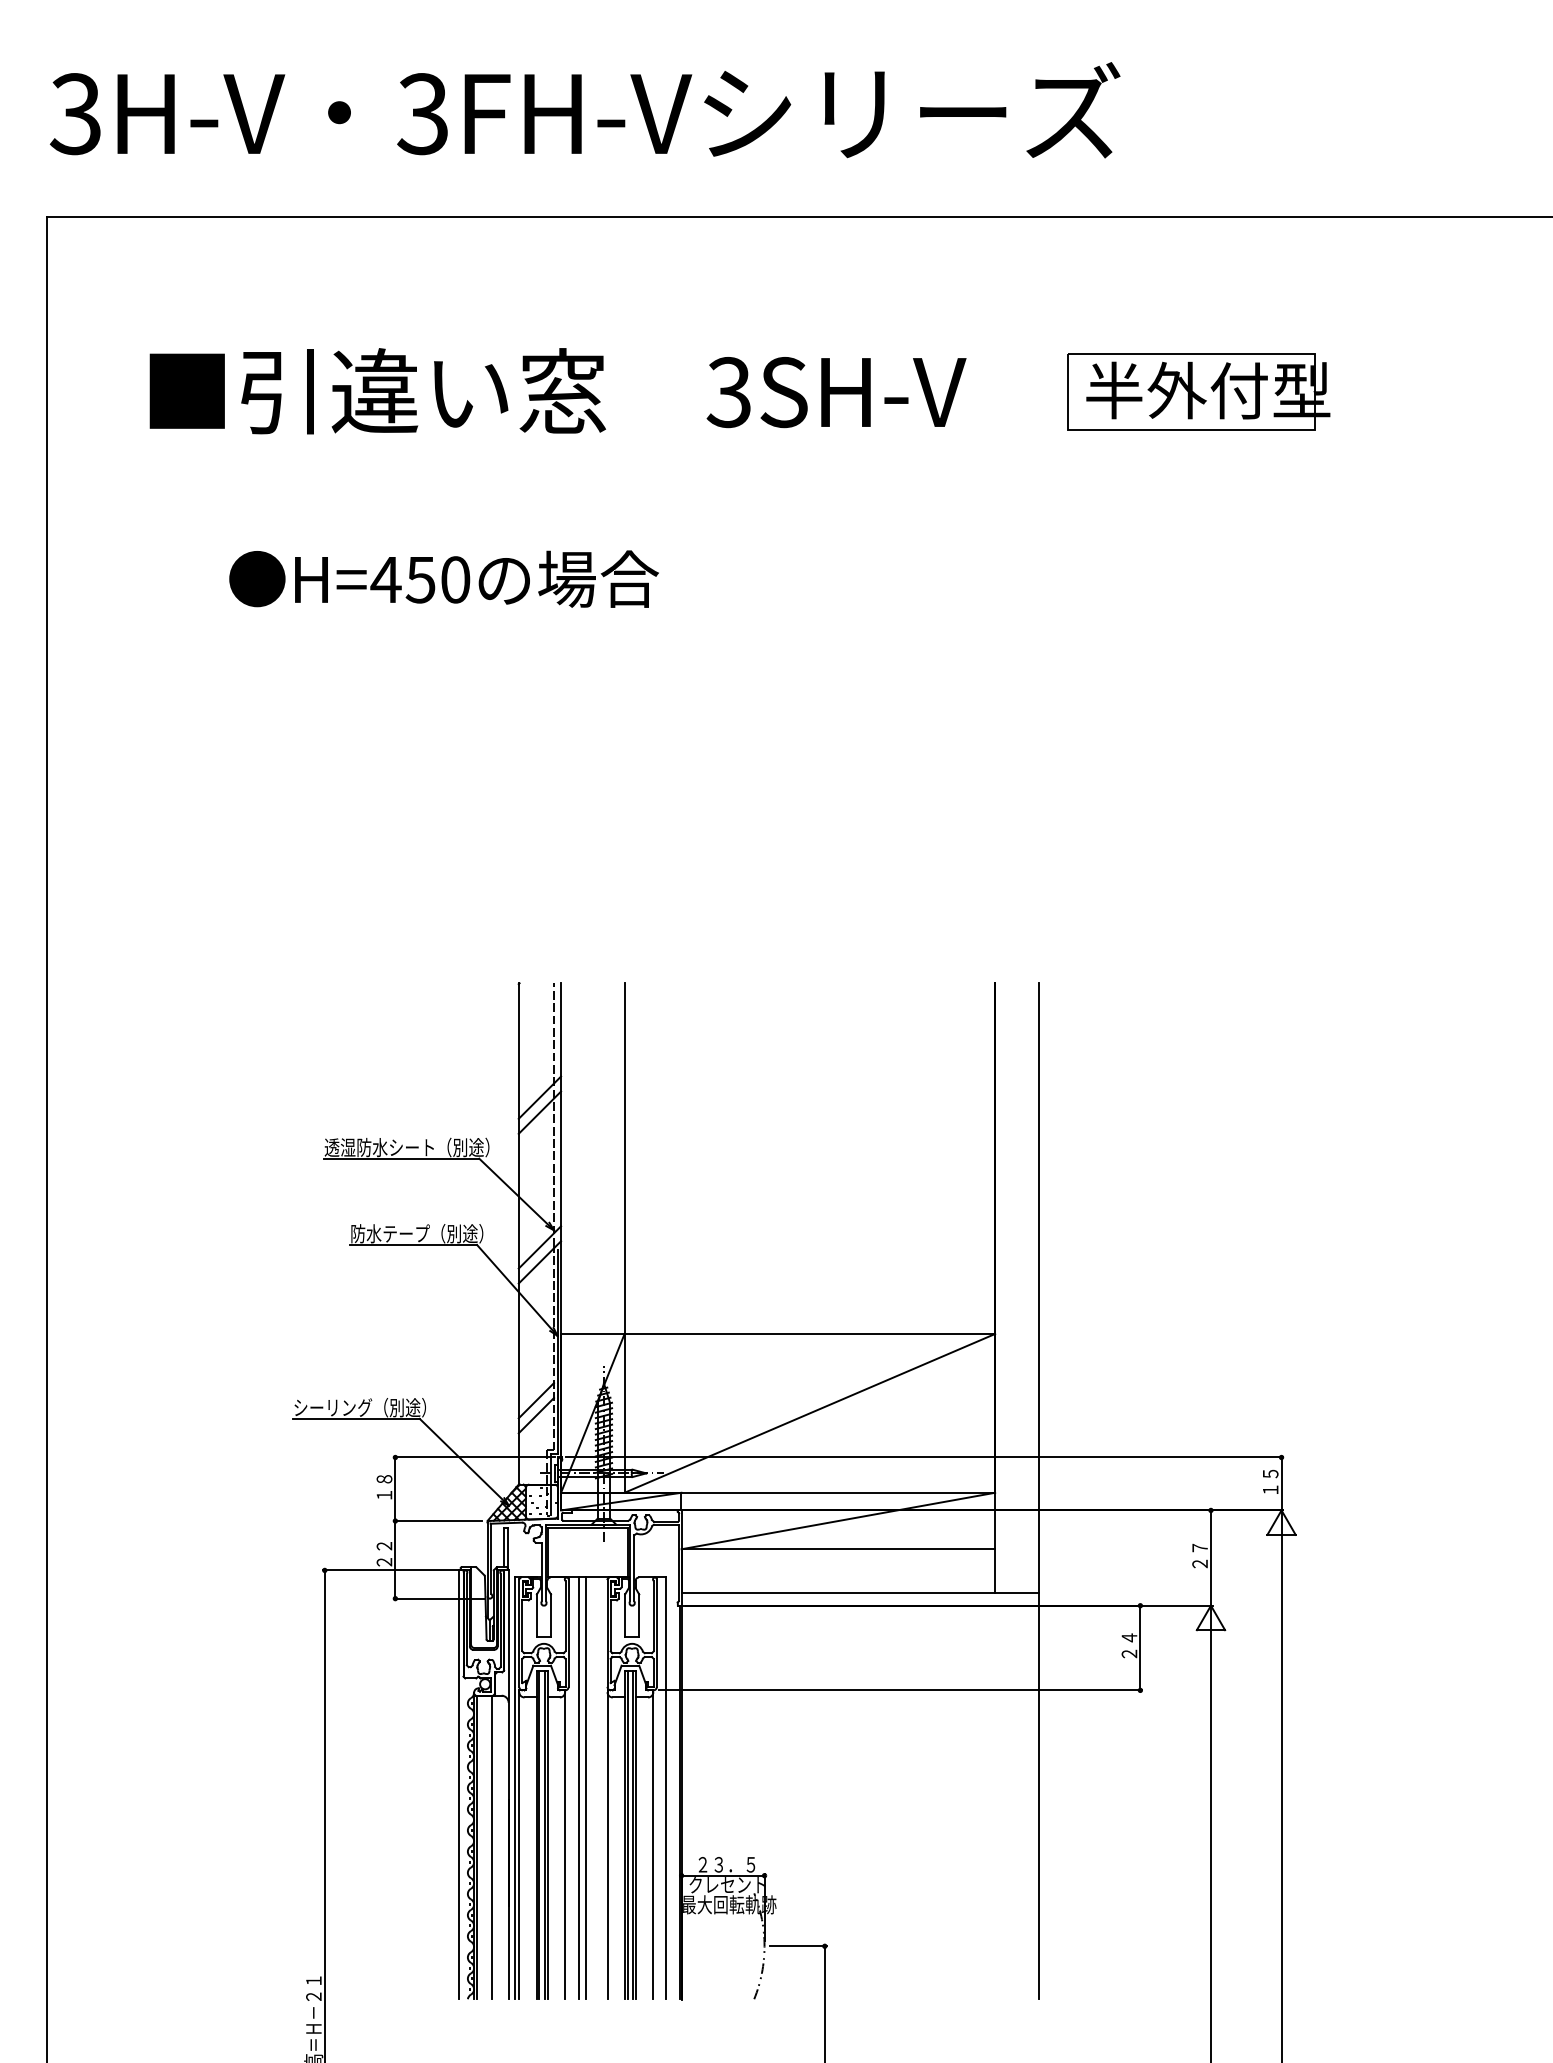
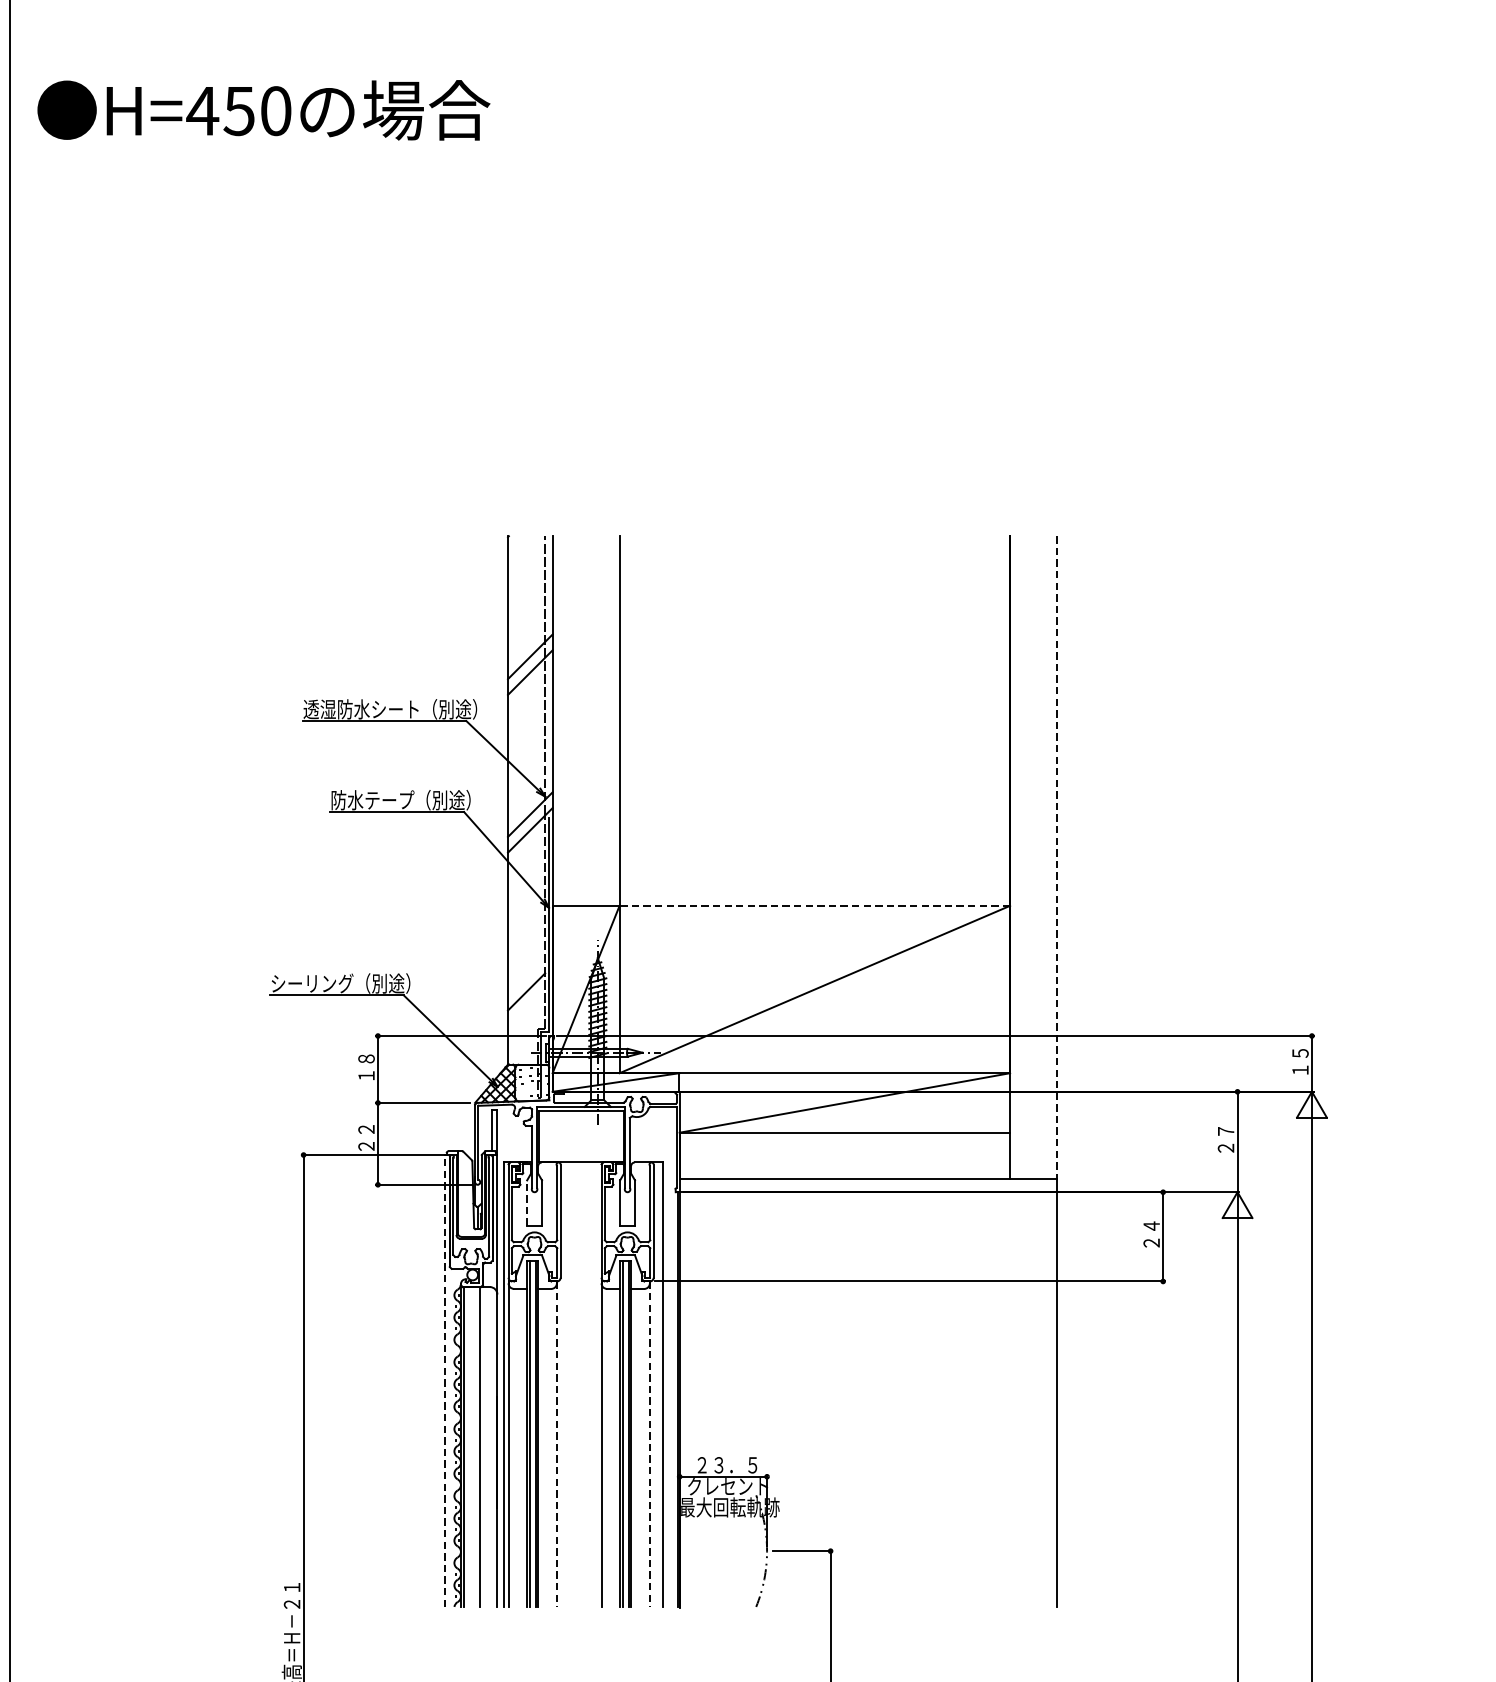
text: (443, 578) -> (263, 109), moved
line: (1039, 1288) -> (1056, 857), solid -> dashed
line: (809, 1333) -> (814, 905), solid -> dashed
line: (536, 1400) -> (526, 975), removed
line: (536, 1615) -> (526, 1202), solid -> dashed
line: (459, 1784) -> (445, 1380), solid -> dashed
line: (578, 1788) -> (570, 1384), removed
line: (585, 1788) -> (578, 1384), removed
line: (565, 1845) -> (557, 1444), solid -> dashed
line: (653, 1845) -> (650, 1444), solid -> dashed

